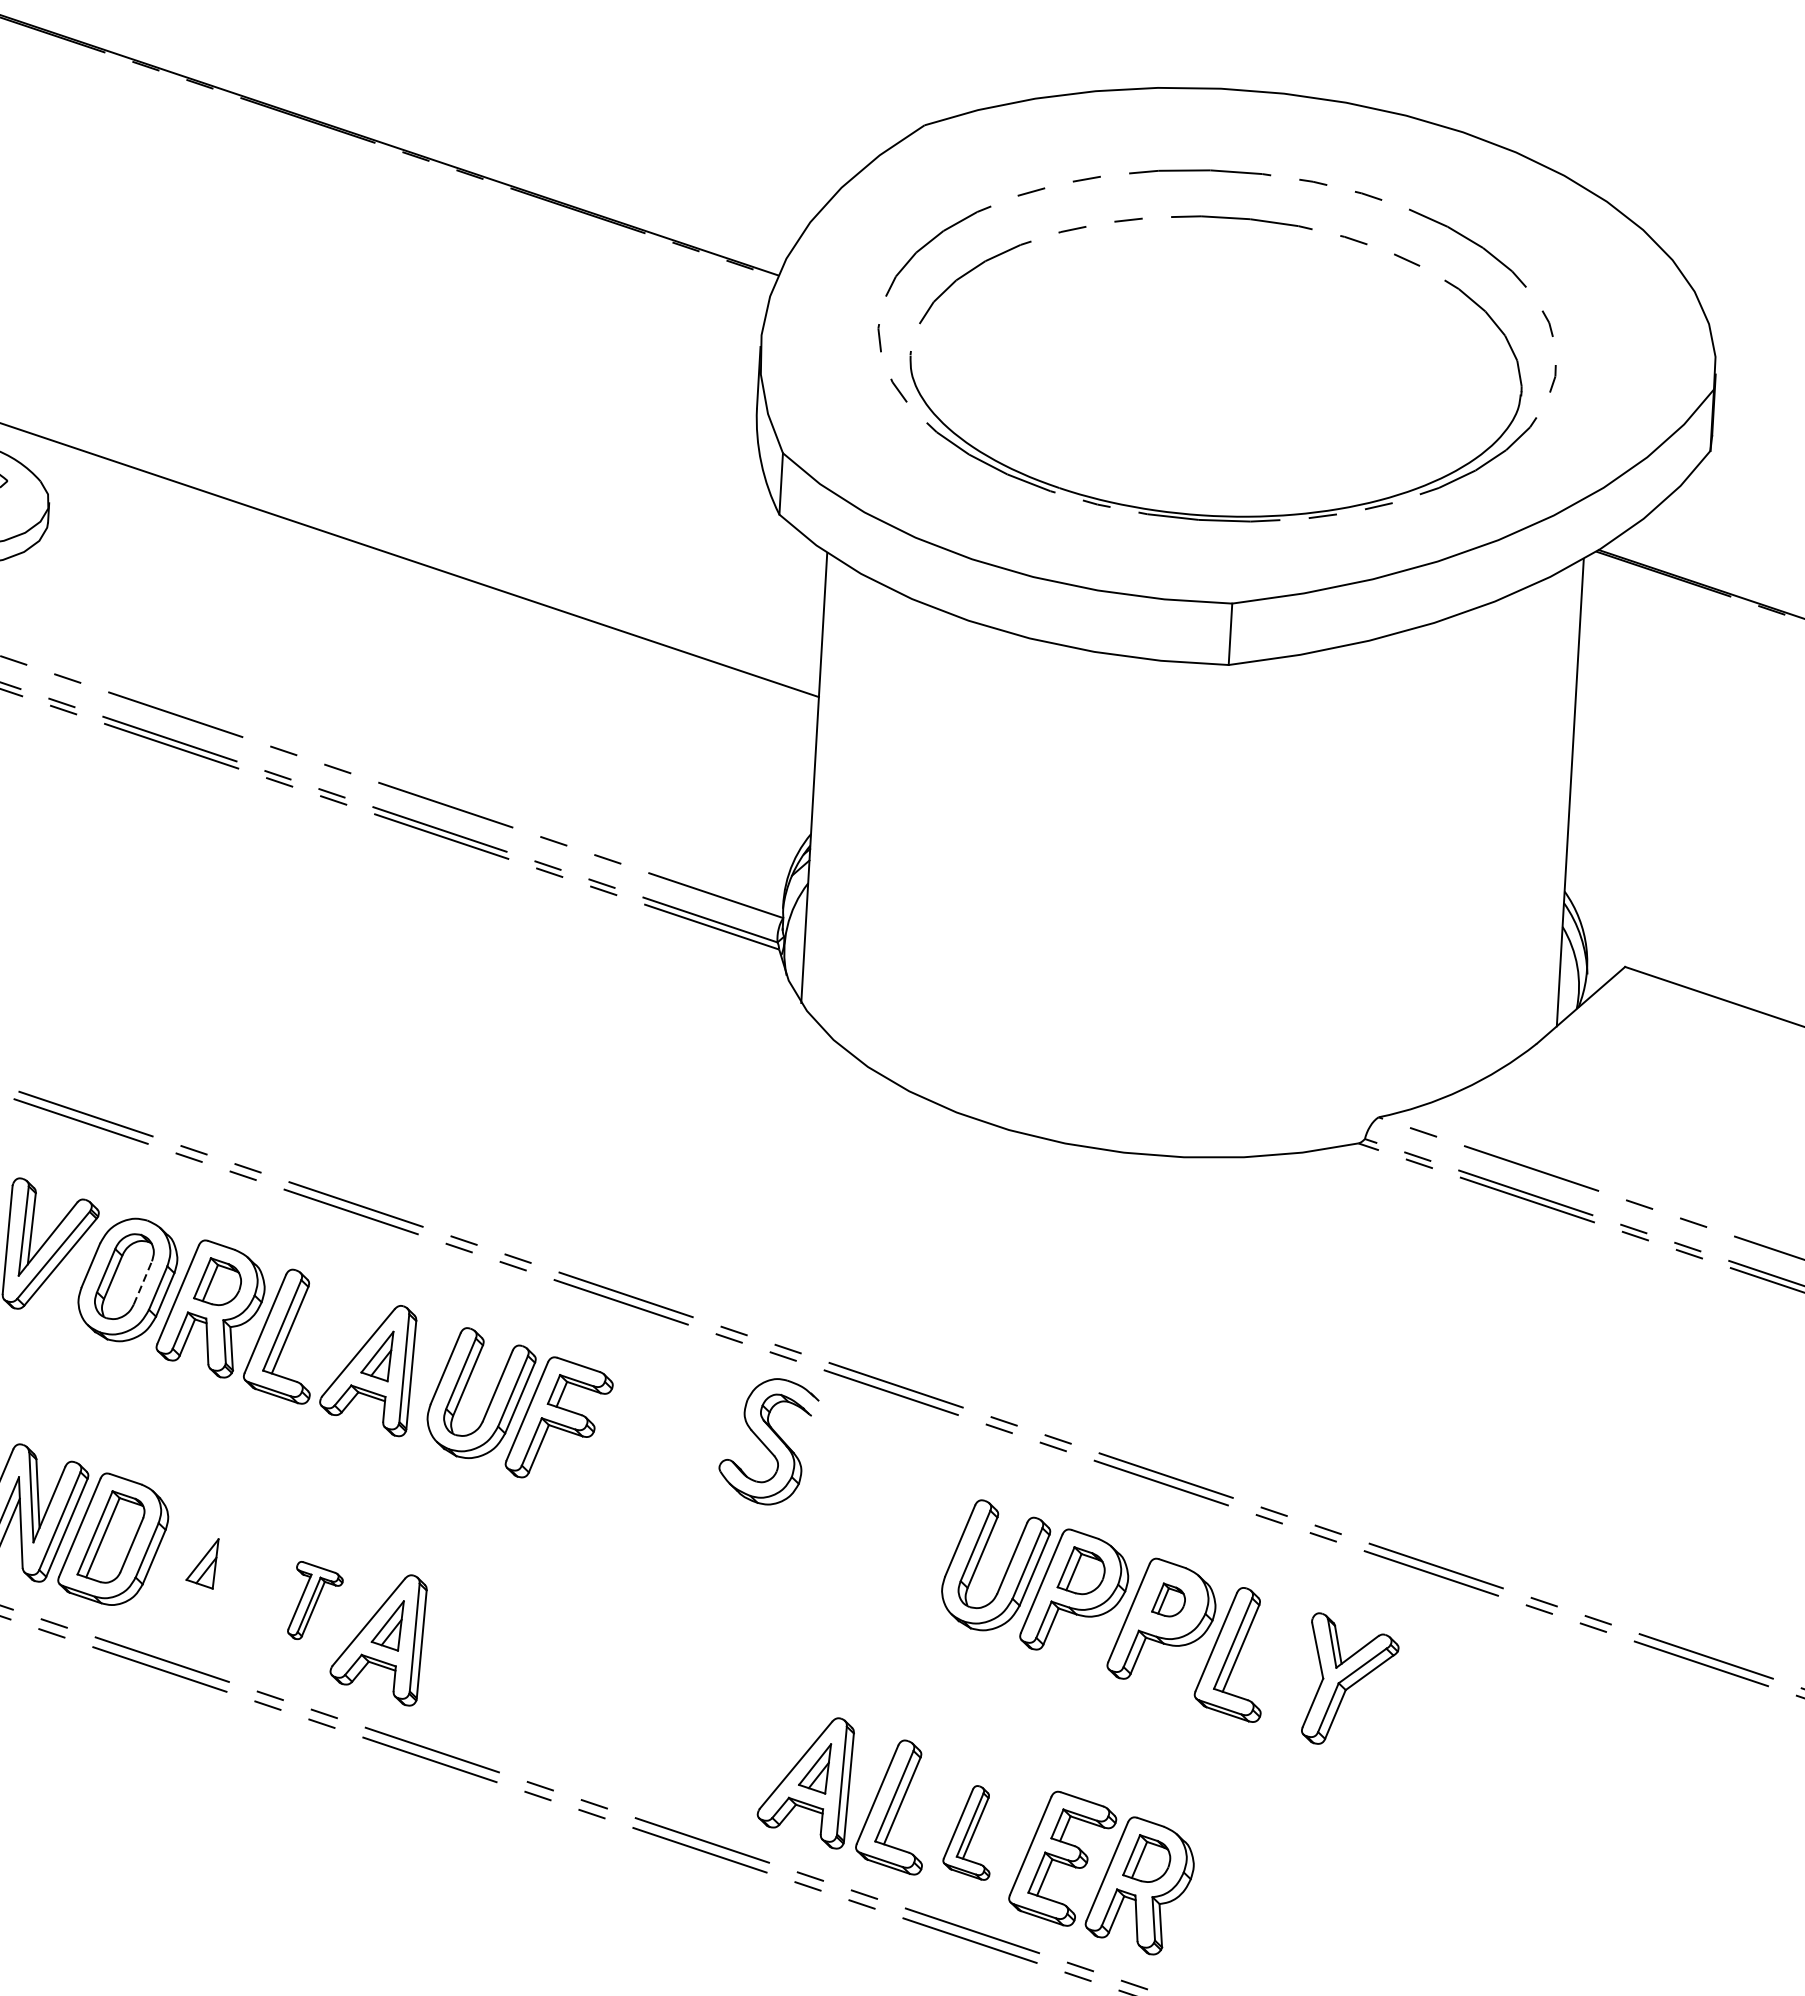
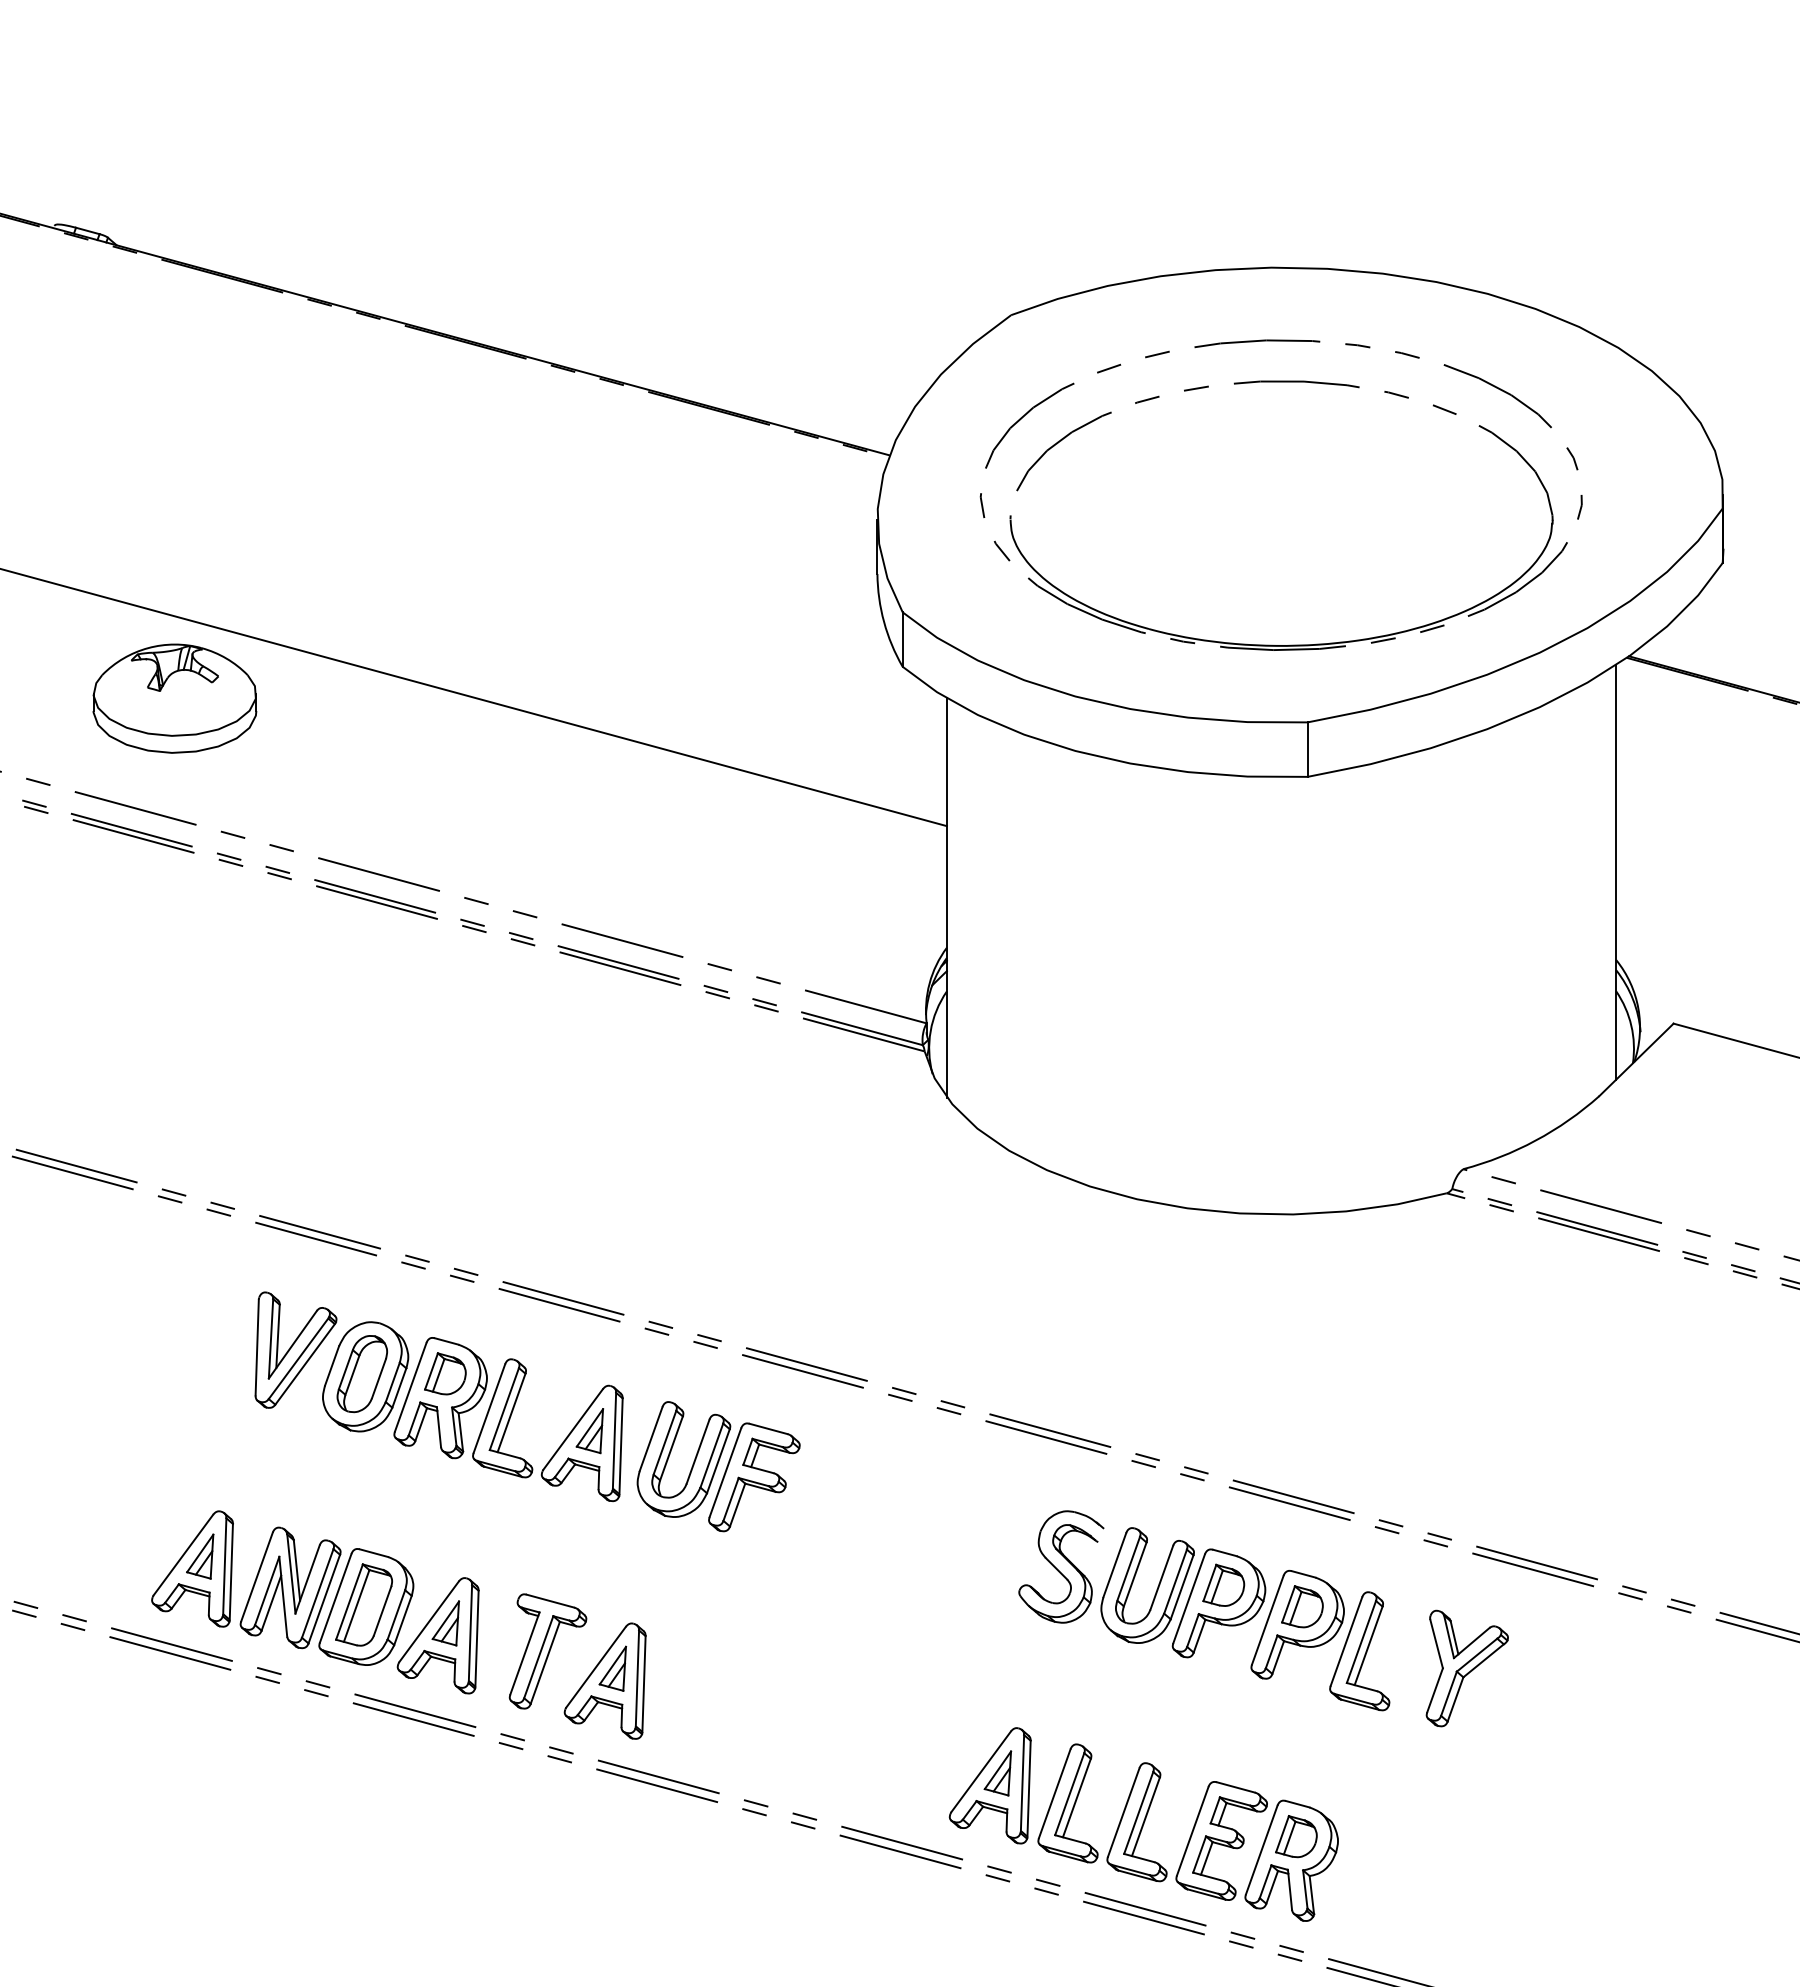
line: (143, 1282) -> (379, 1378), dashed -> solid
part: (768, 1440) -> (1061, 1566), moved
part: (192, 1576) -> (437, 1635), added
part: (1168, 1599) -> (1302, 1606), size x1.43
part: (315, 1601) -> (547, 1651), size x1.67
part: (967, 1832) -> (1136, 1822), size x1.43

